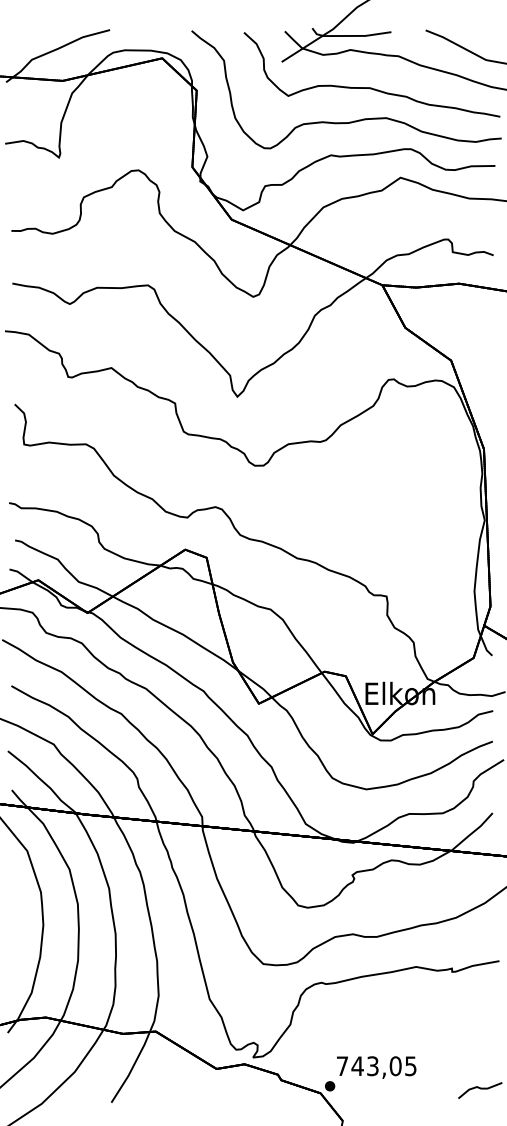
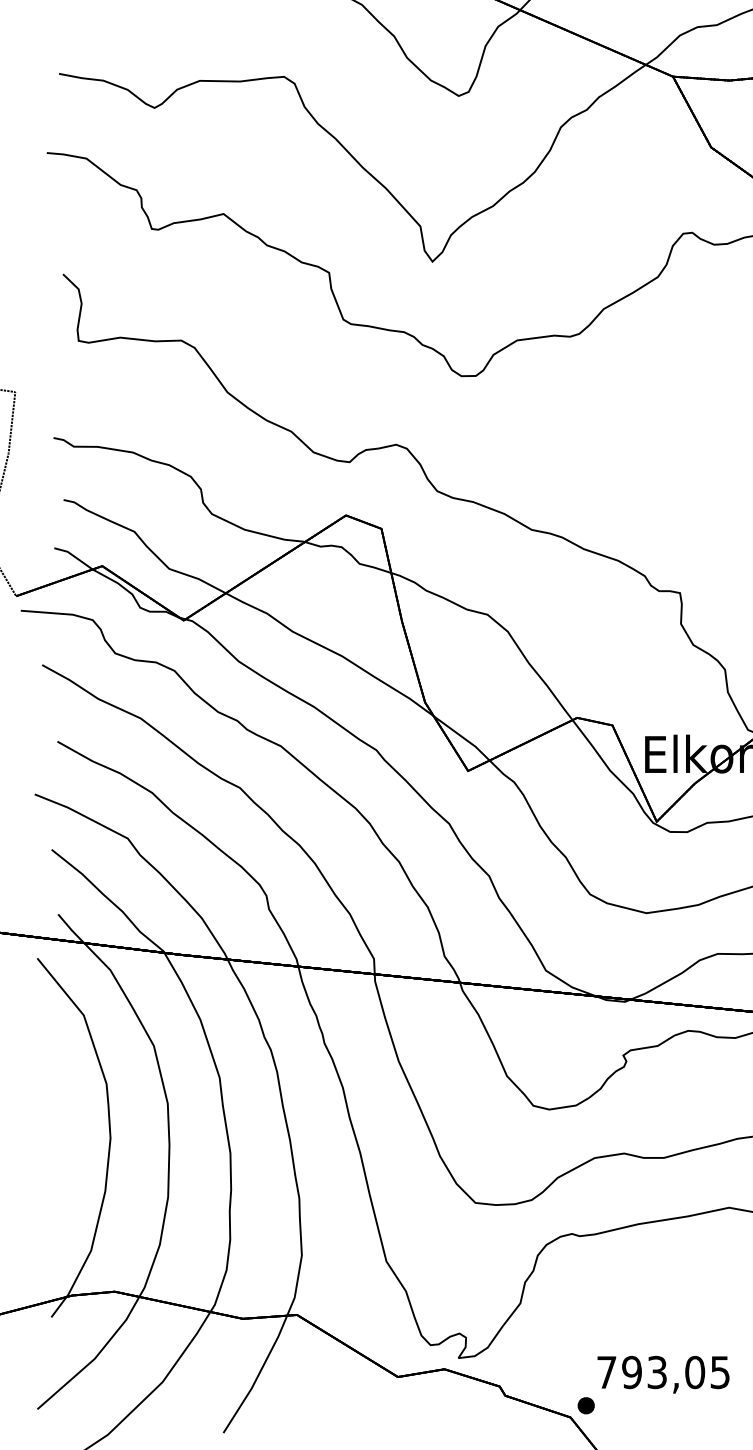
text: (357, 1066) -> (631, 1372), 743,05 -> 793,05

